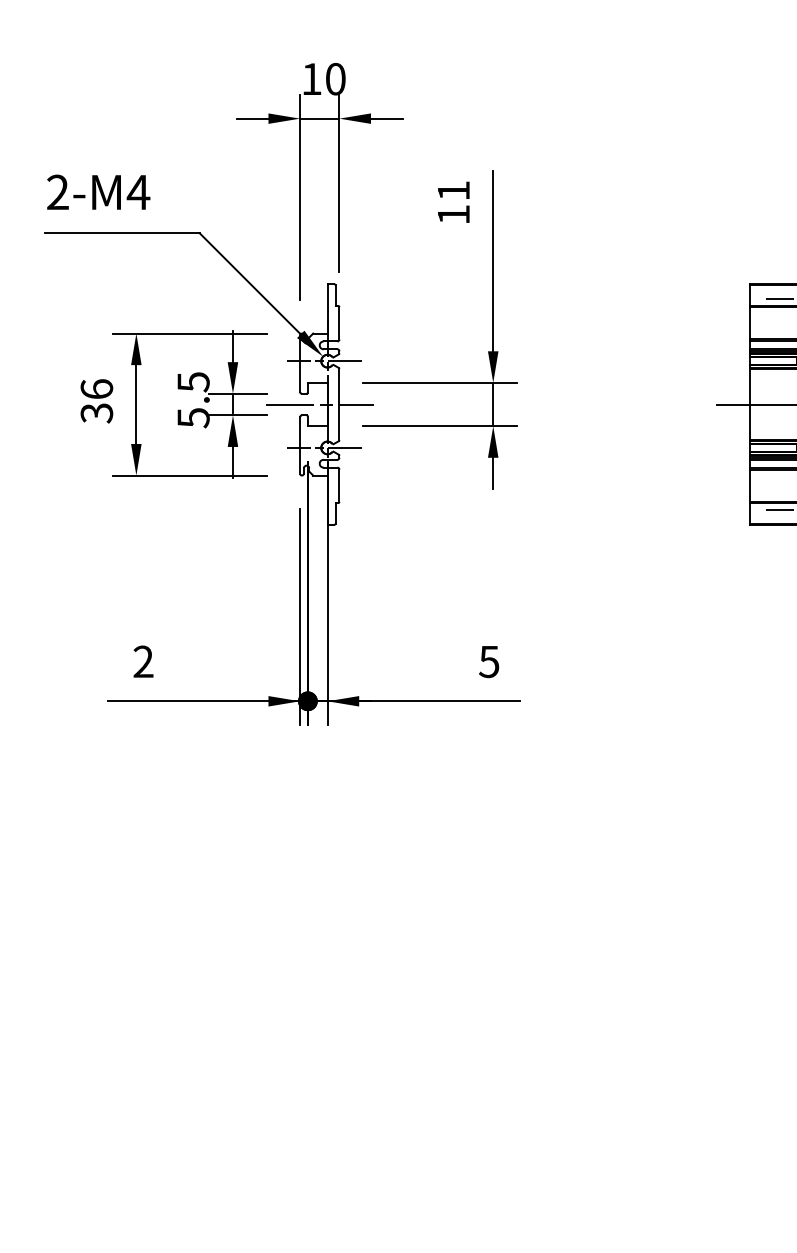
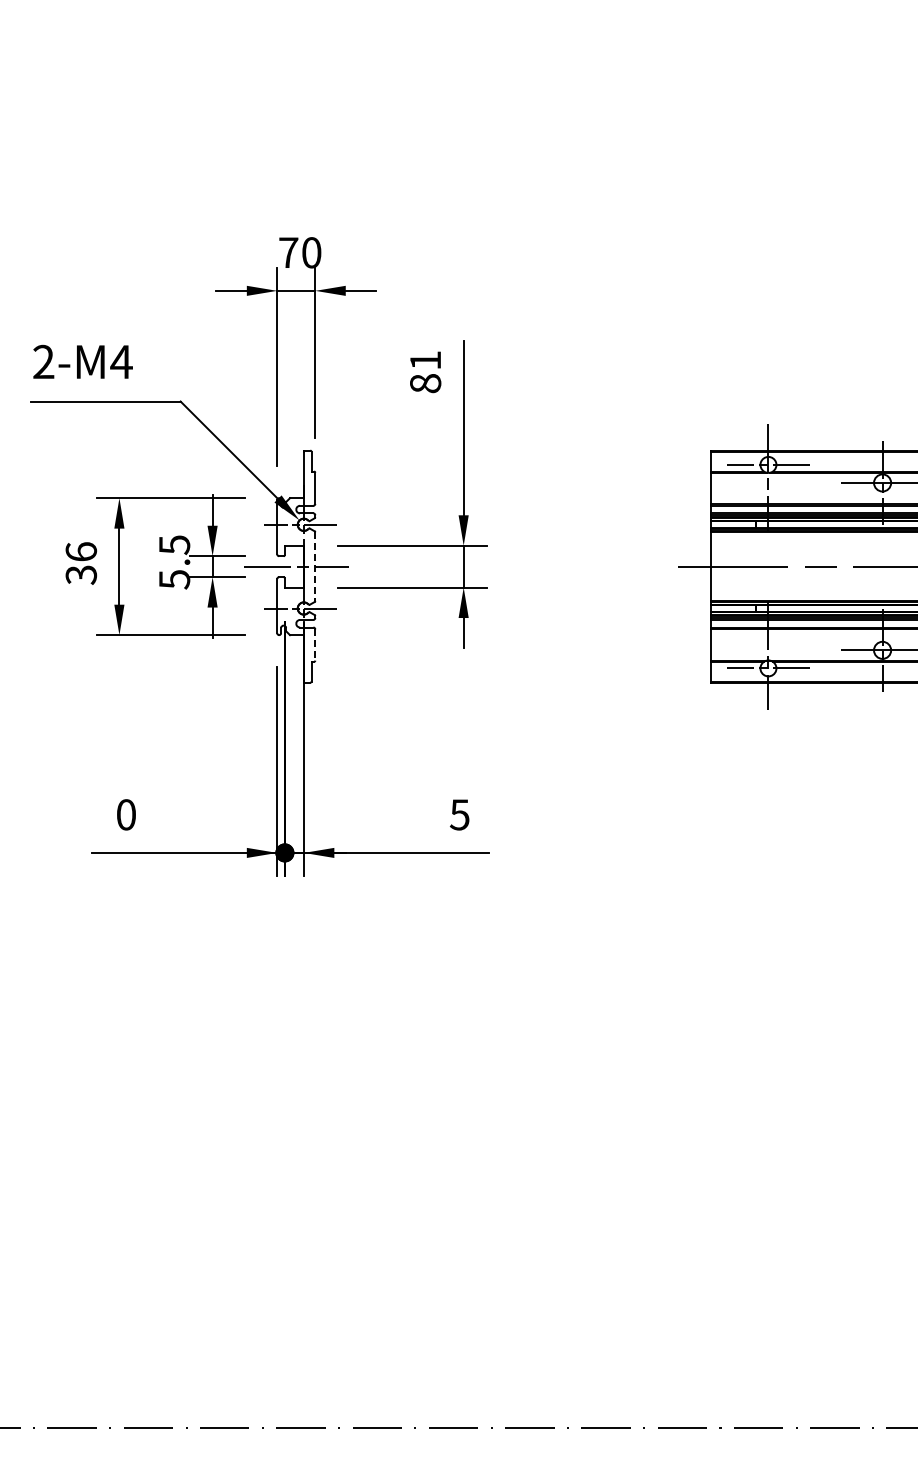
text: (311, 78) -> (288, 252), 10 -> 70
text: (453, 214) -> (425, 383), 11 -> 81
line: (339, 405) -> (315, 567), solid -> dashed
line: (339, 486) -> (315, 645), solid -> dashed
text: (142, 661) -> (125, 814), 2 -> 0

